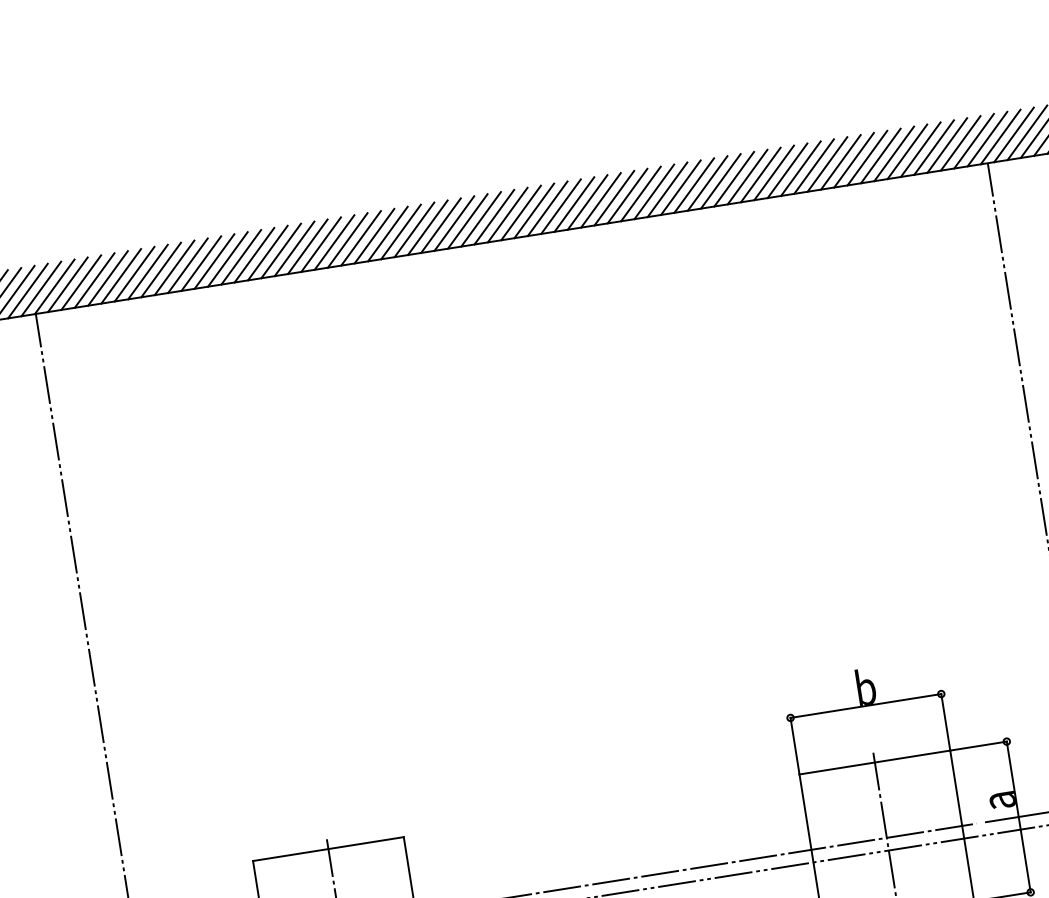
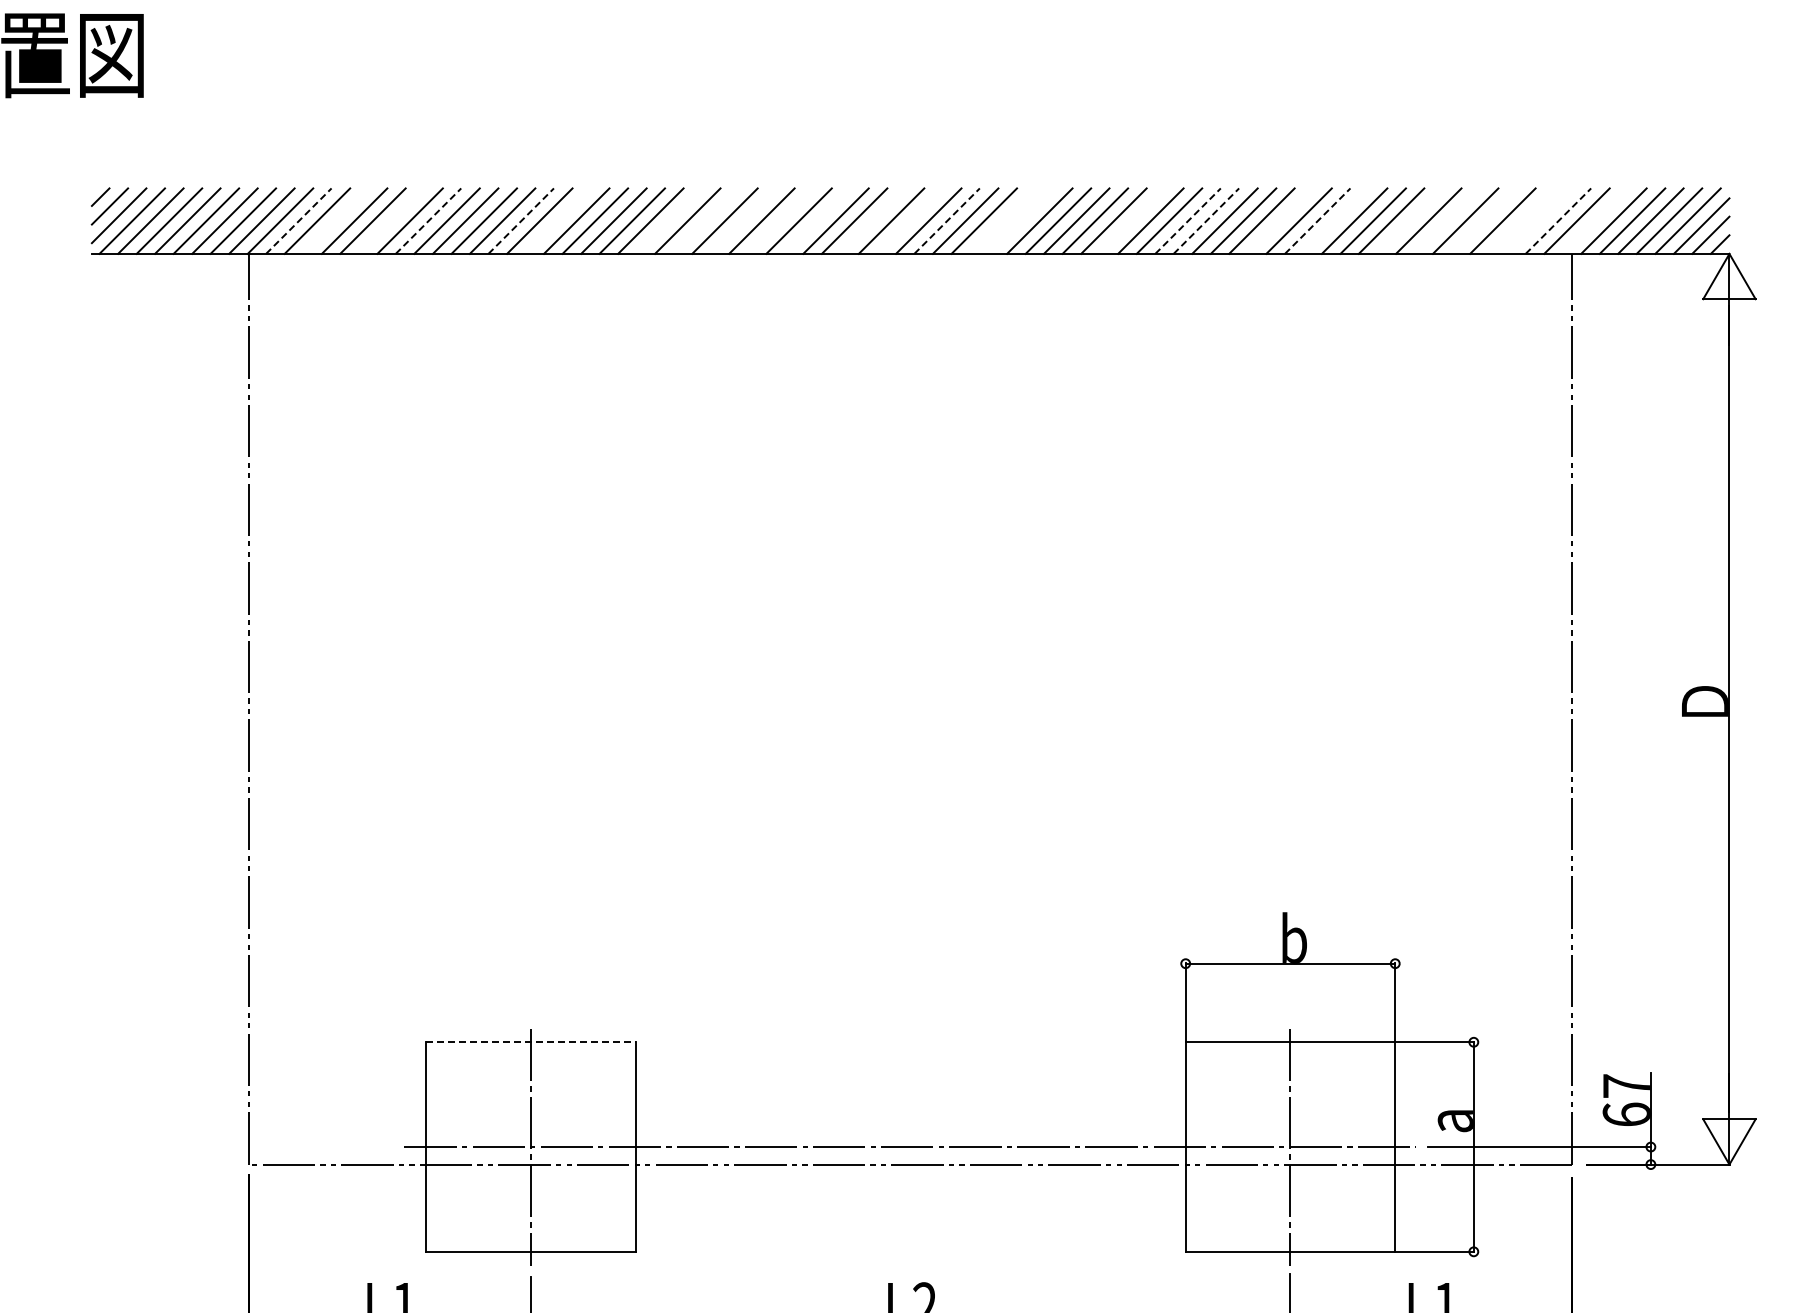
line: (1000, 136) -> (1595, 220), removed
line: (974, 140) -> (1558, 220), solid -> dashed
line: (960, 142) -> (1539, 220), removed
line: (946, 145) -> (1520, 220), removed
line: (920, 149) -> (1484, 220), removed
line: (894, 153) -> (1447, 220), removed
line: (866, 157) -> (1409, 220), removed
line: (813, 166) -> (1335, 220), removed
line: (801, 168) -> (1318, 220), solid -> dashed
line: (774, 172) -> (1280, 220), removed
line: (720, 180) -> (1206, 220), solid -> dashed
line: (707, 182) -> (1188, 220), solid -> dashed
line: (667, 189) -> (1132, 220), removed
line: (587, 202) -> (1020, 220), removed
line: (574, 204) -> (1002, 220), removed
line: (534, 210) -> (947, 220), solid -> dashed
line: (507, 214) -> (909, 220), removed
line: (480, 218) -> (872, 220), removed
line: (440, 225) -> (817, 220), removed
line: (414, 229) -> (780, 220), removed
line: (387, 233) -> (743, 220), removed
line: (361, 237) -> (706, 220), removed
line: (334, 242) -> (669, 220), removed
line: (253, 254) -> (557, 220), removed
line: (228, 258) -> (521, 220), solid -> dashed
line: (161, 269) -> (428, 220), solid -> dashed
line: (134, 273) -> (391, 220), removed
line: (94, 280) -> (335, 220), removed
line: (68, 284) -> (299, 220), solid -> dashed
line: (328, 849) -> (530, 1042), solid -> dashed

